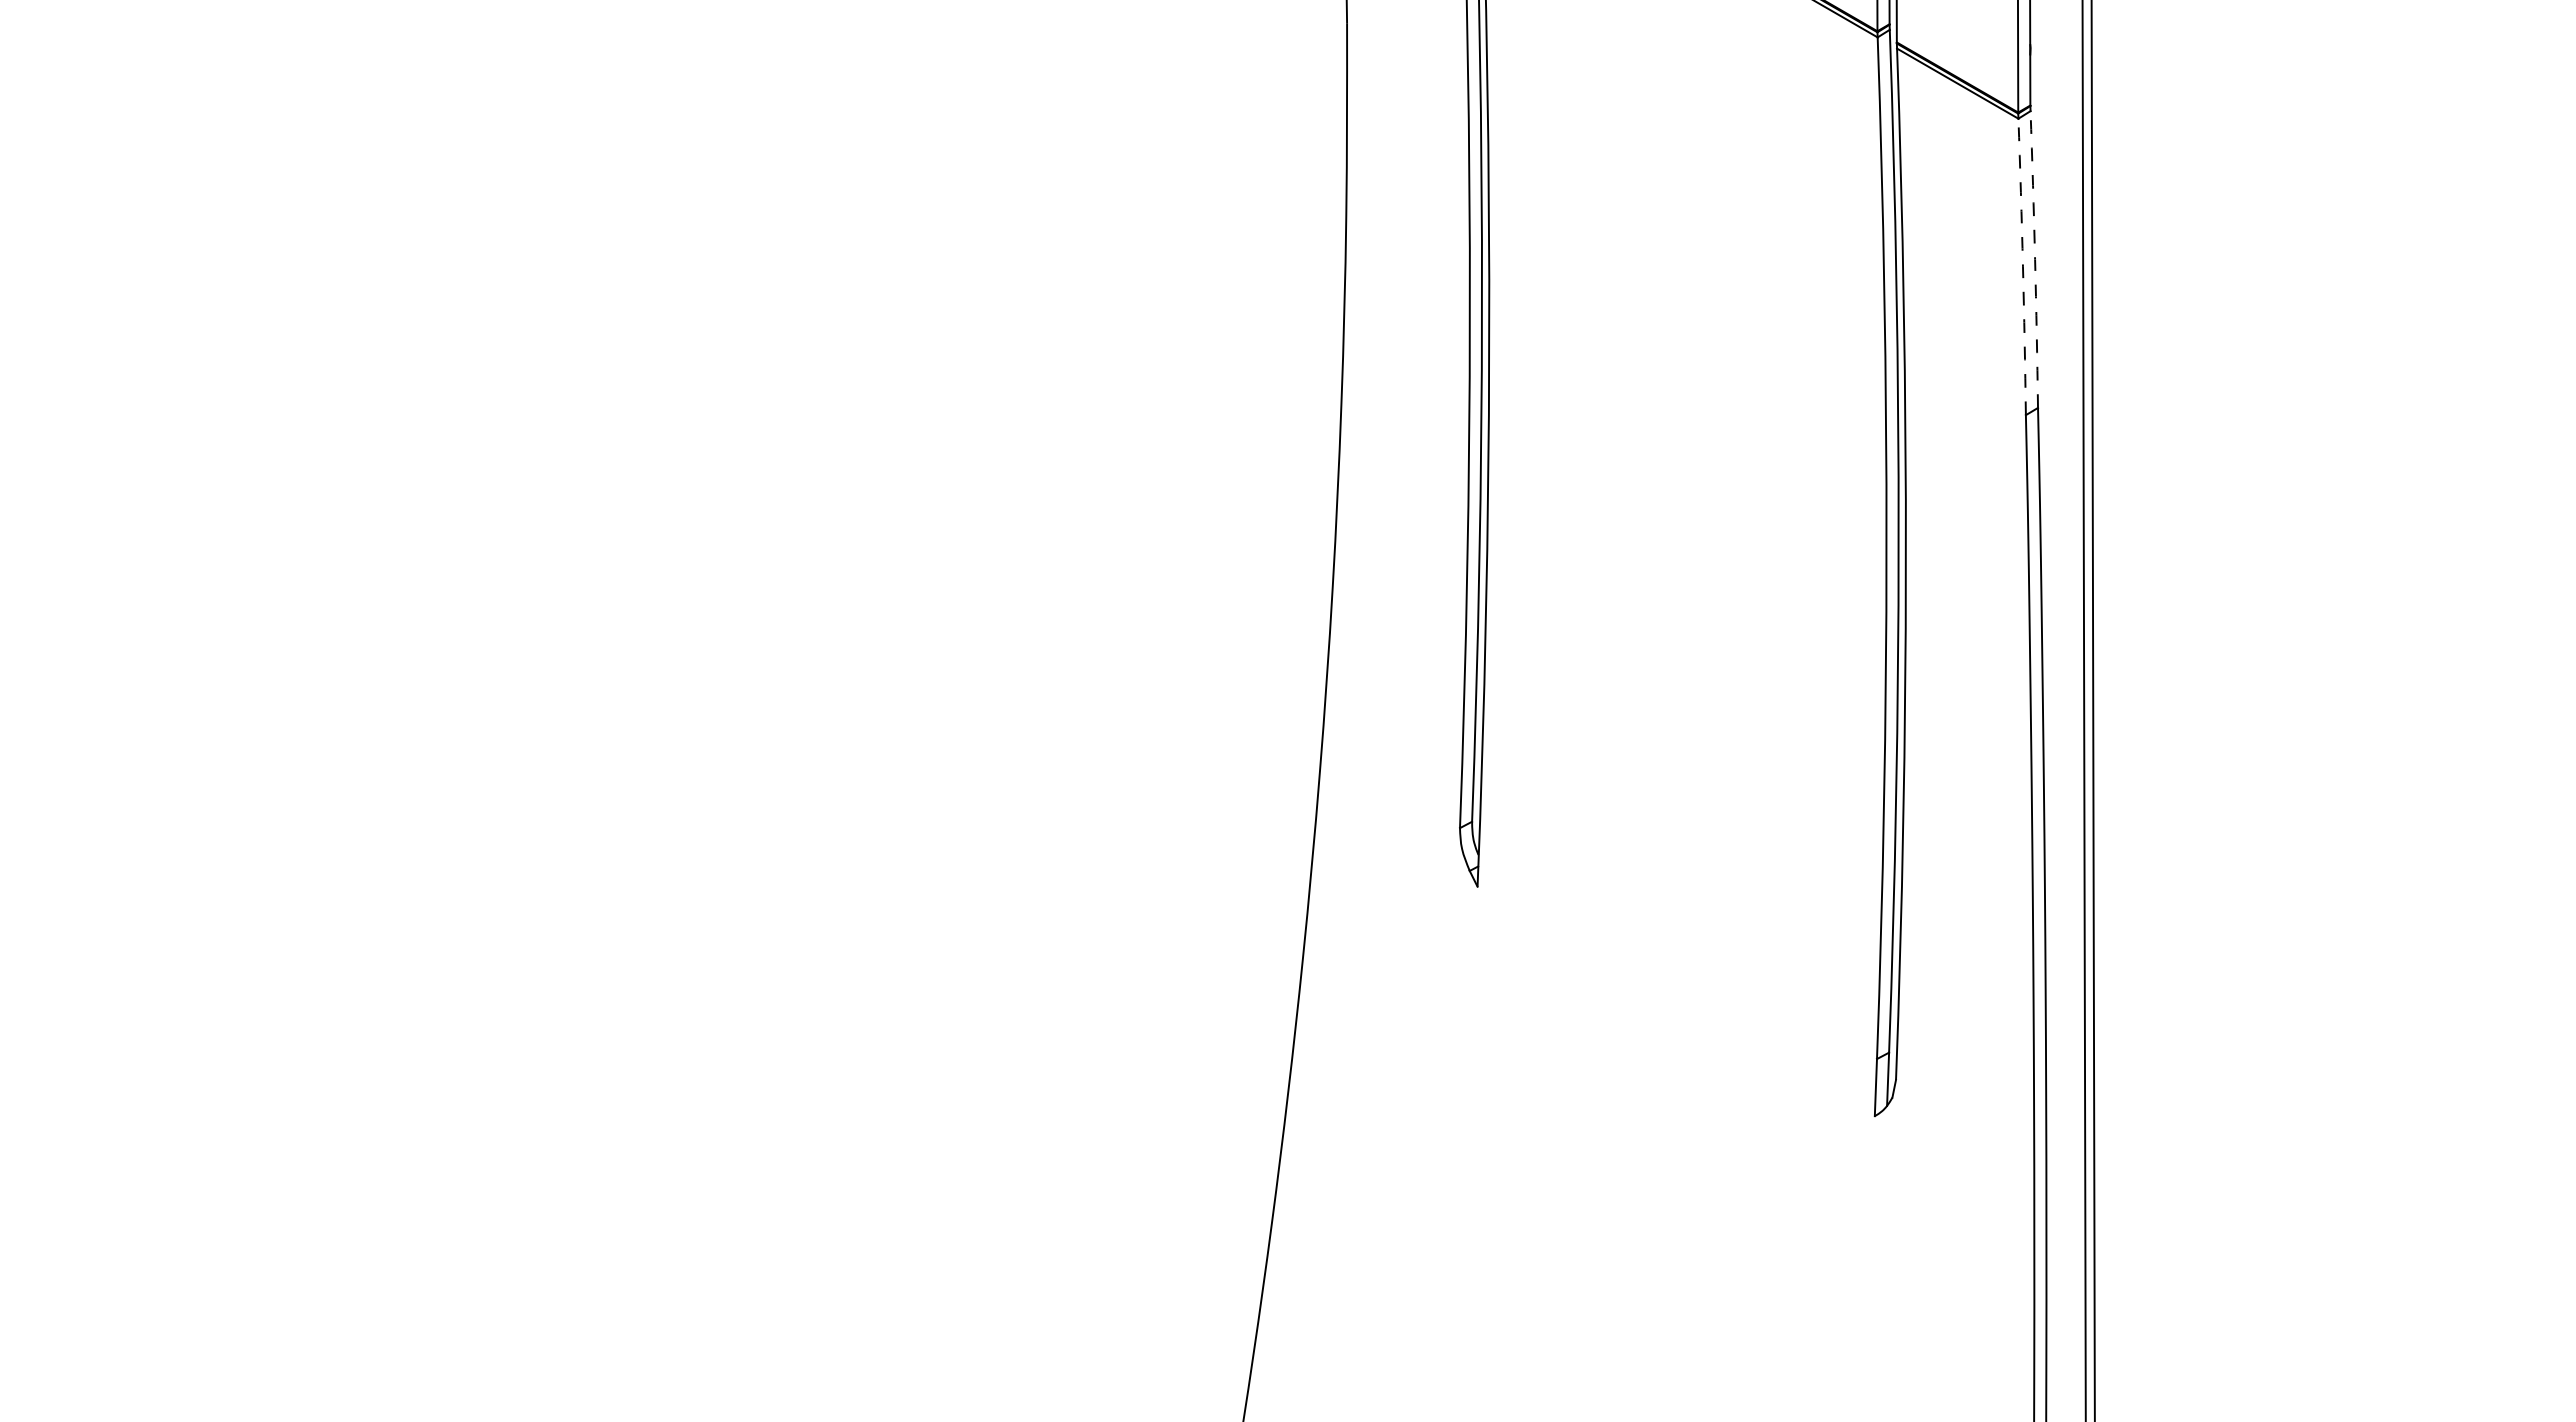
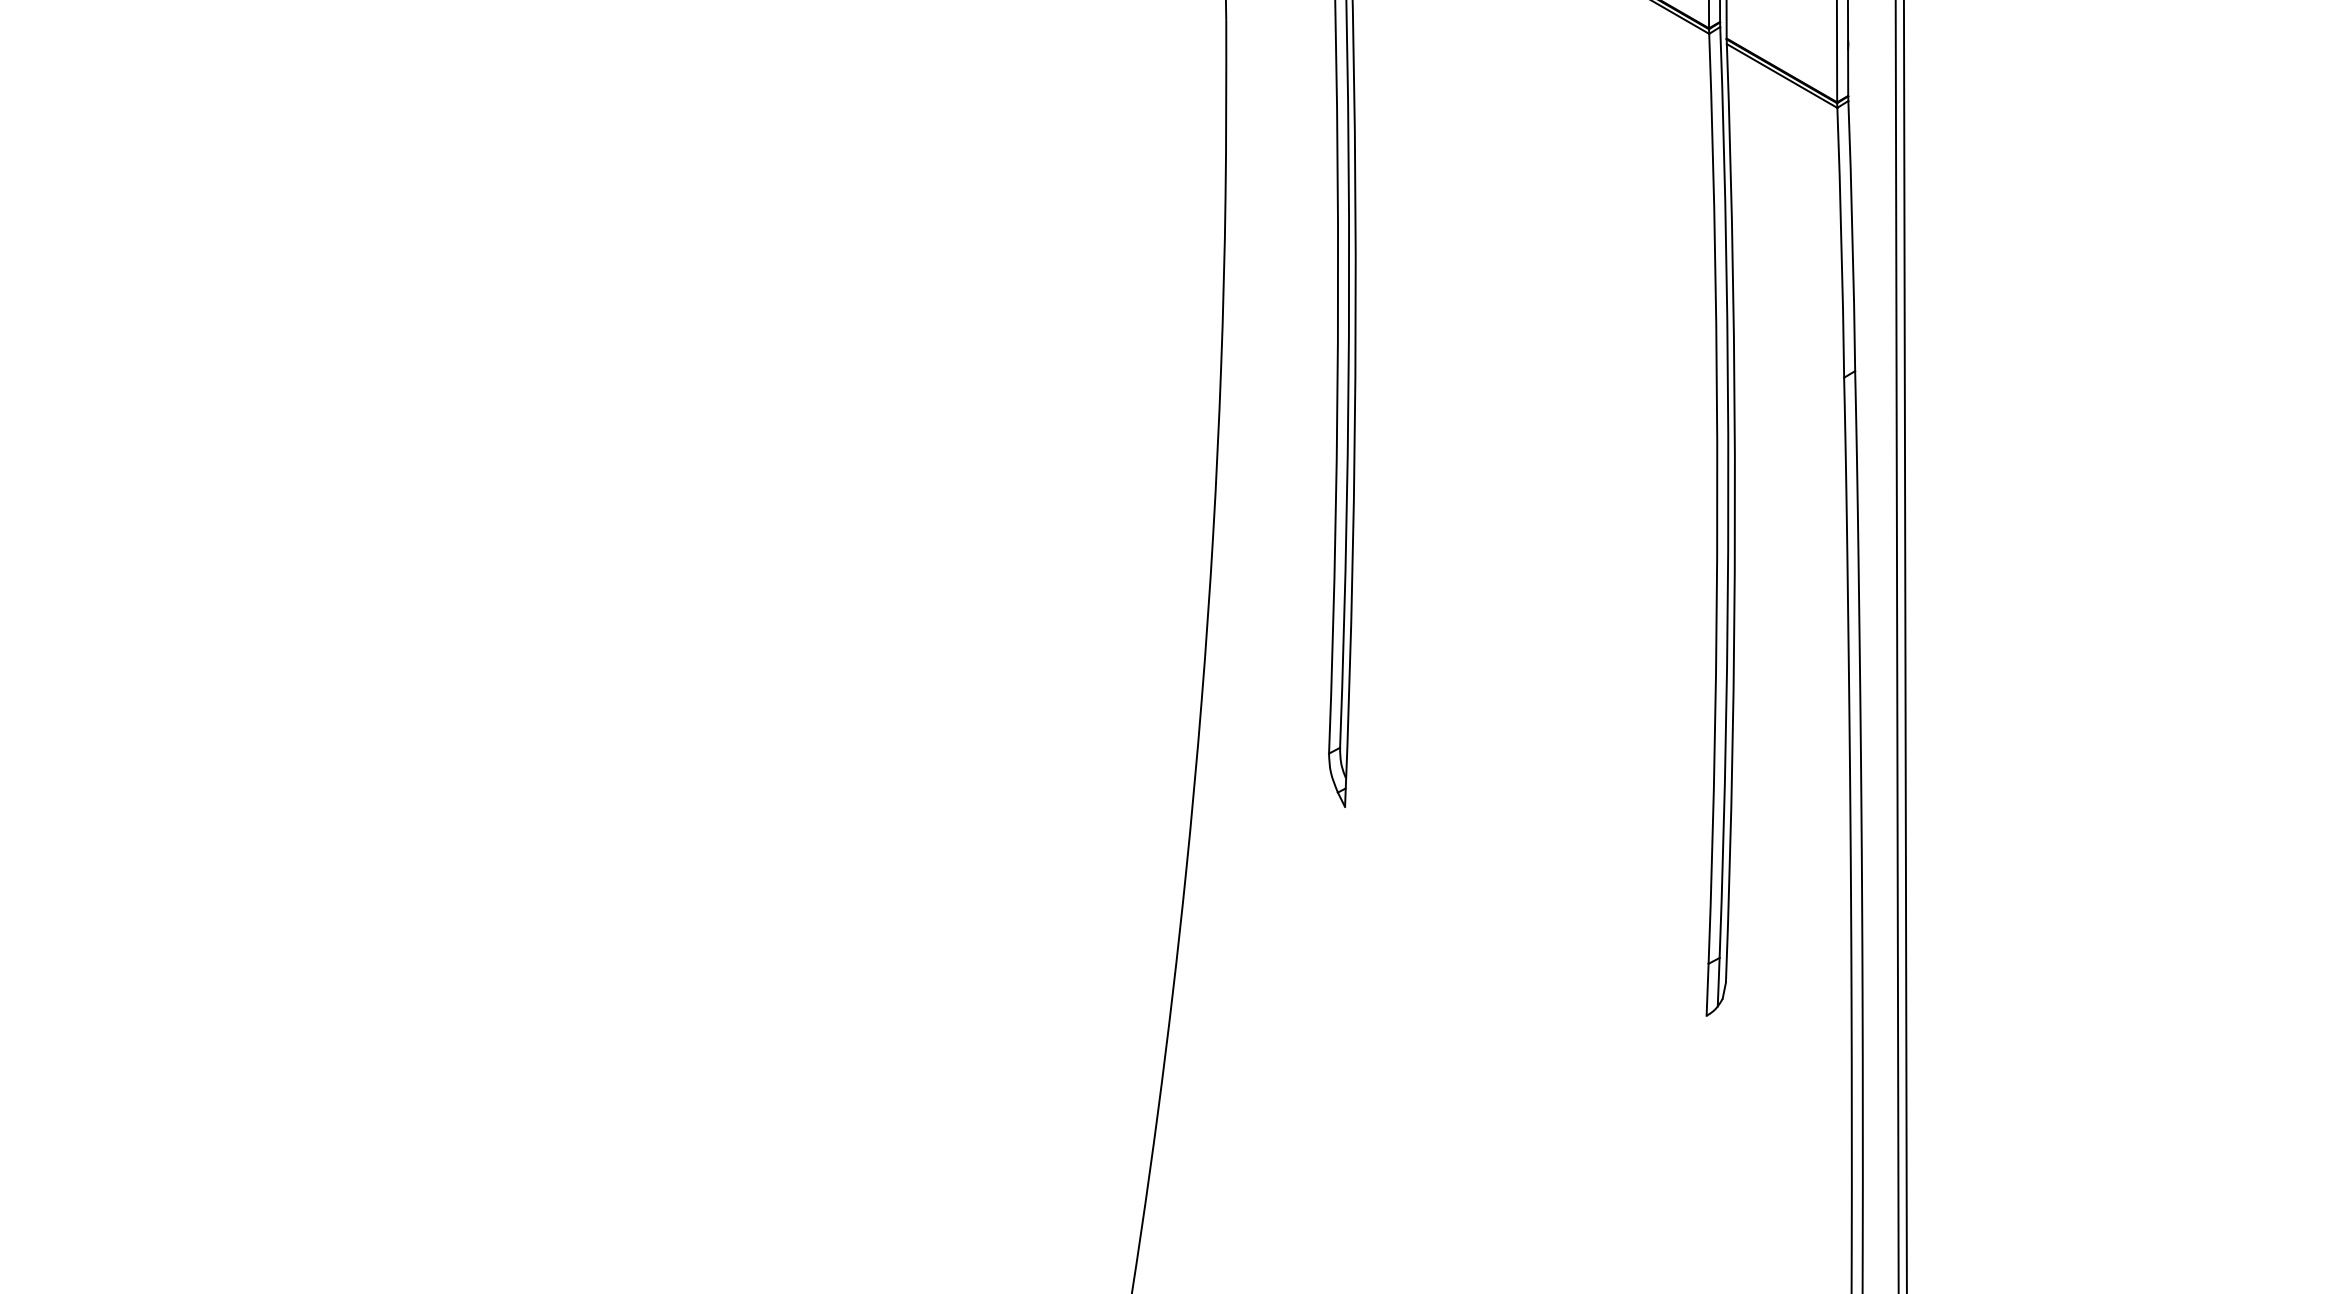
arc: (2035, 259) -> (1852, 236), dashed -> solid
arc: (2022, 266) -> (1841, 242), dashed -> solid

